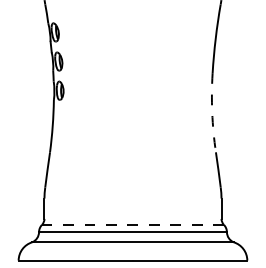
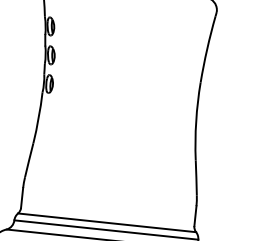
arc: (212, 112) -> (196, 121), dashed -> solid
line: (132, 224) -> (106, 222), dashed -> solid

